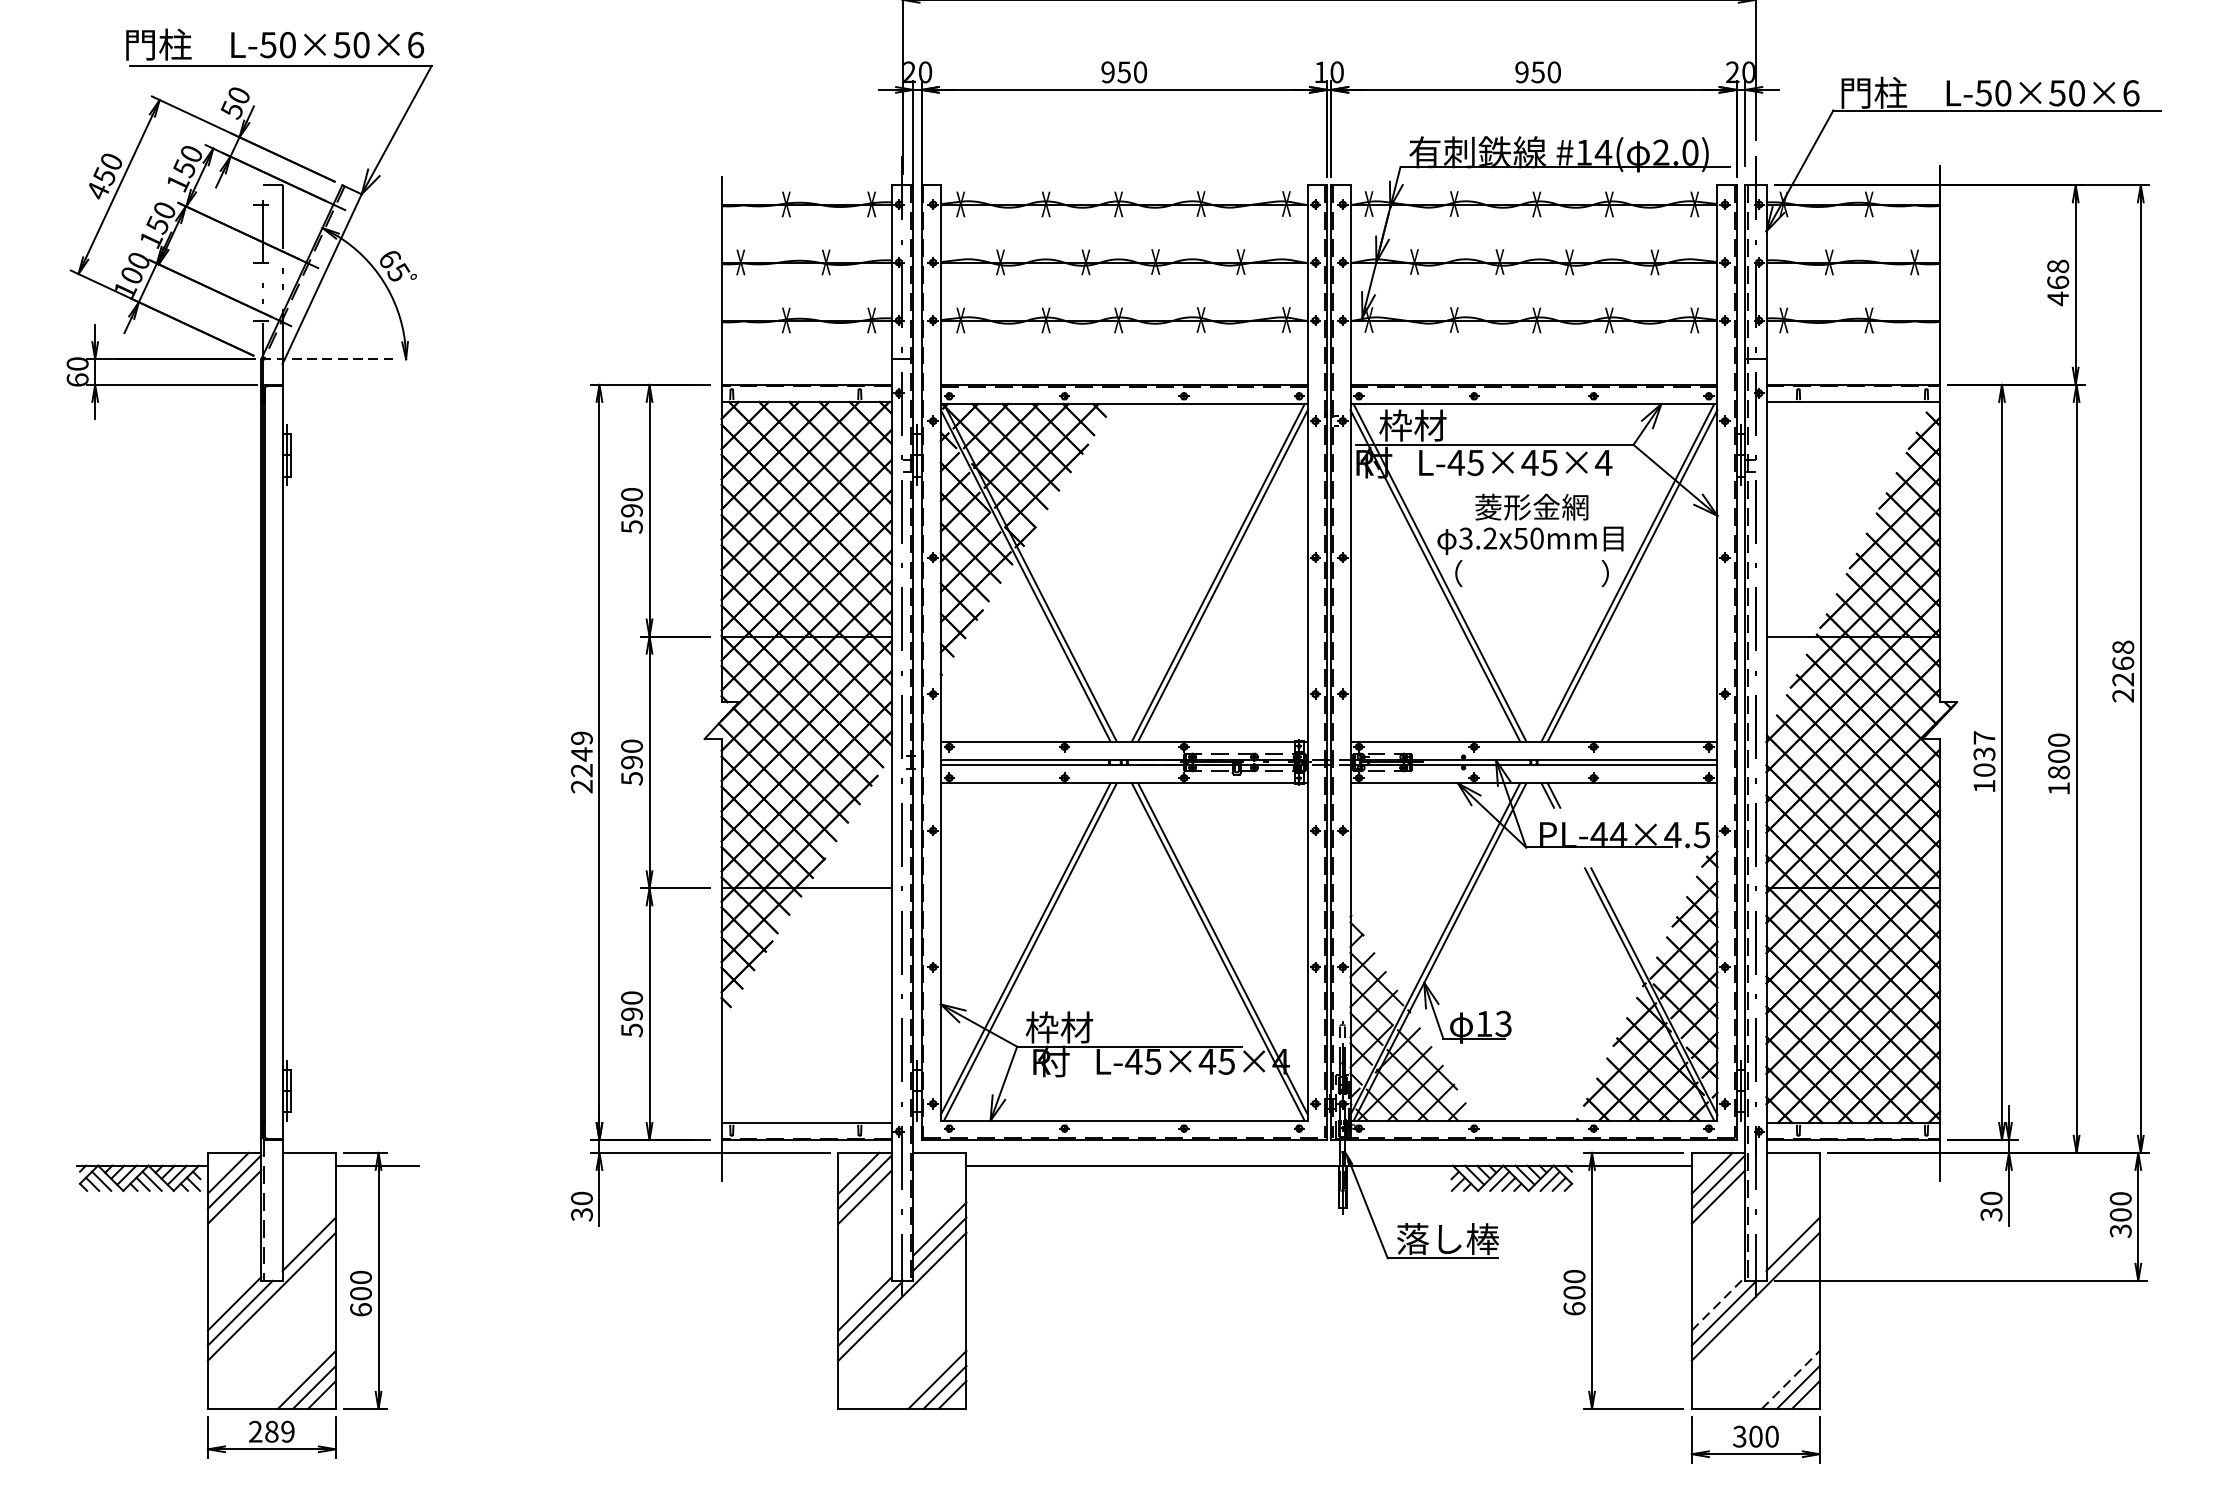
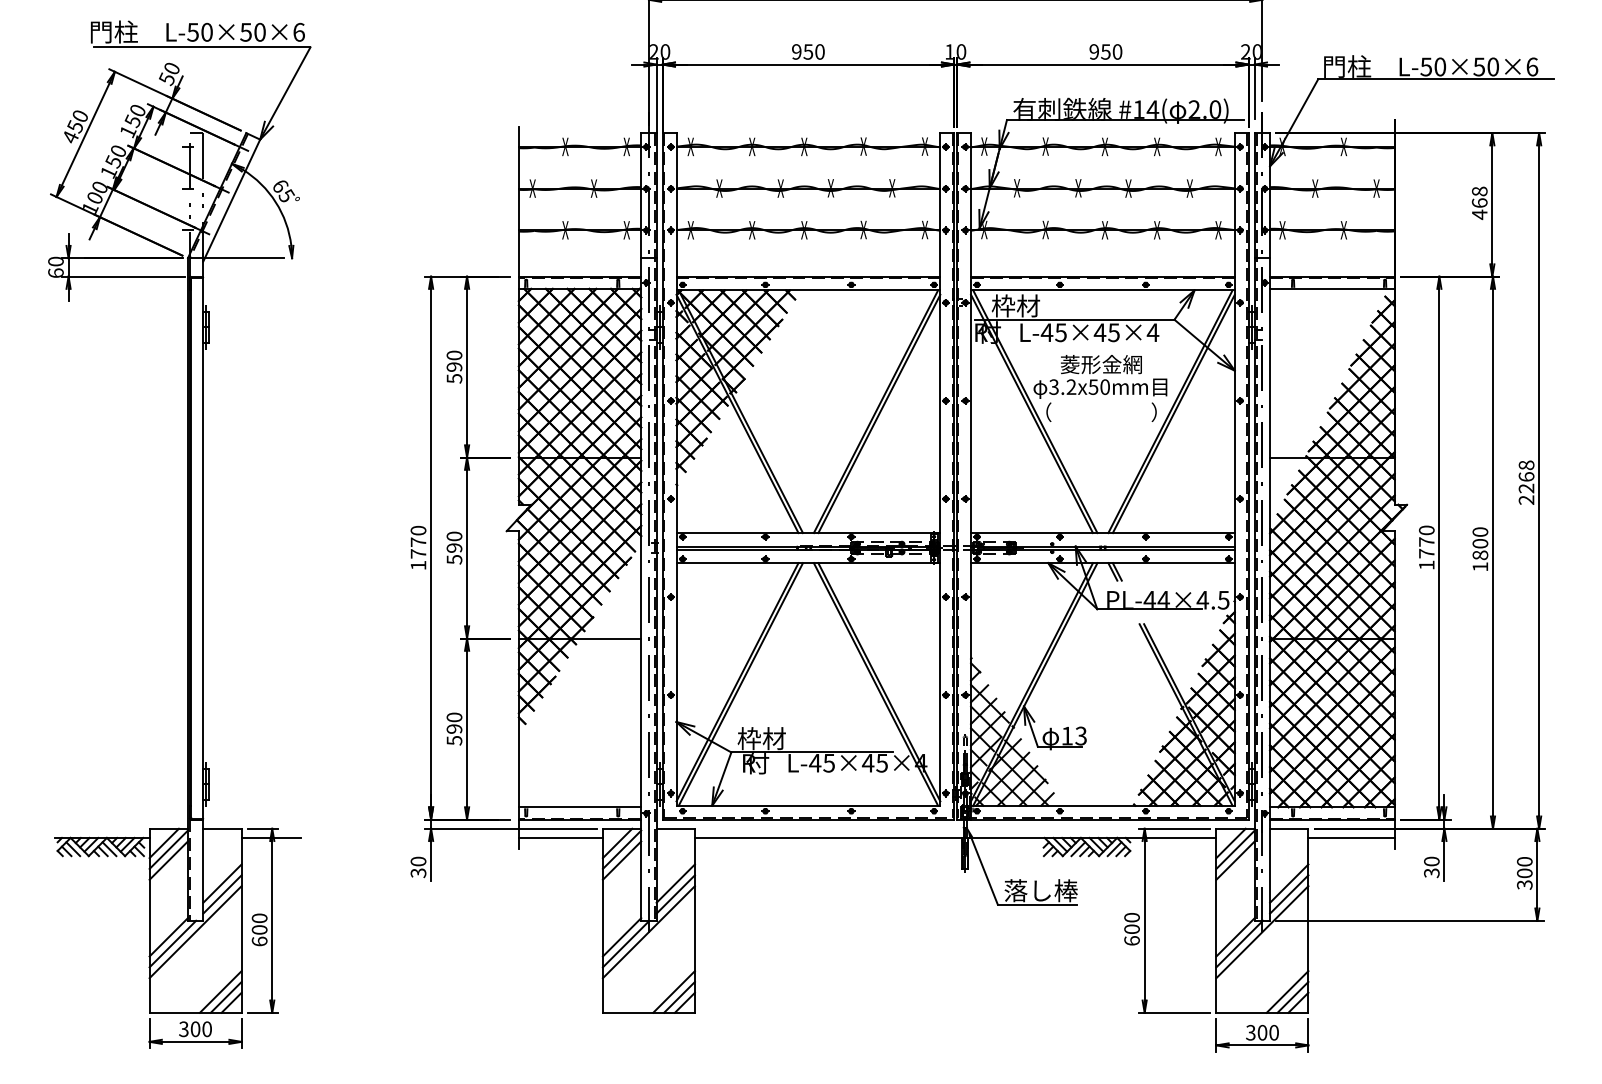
line: (327, 359) -> (235, 258), dashed -> solid
text: (1984, 753) -> (1426, 541), 1037 -> 1770
text: (581, 761) -> (418, 547), 2249 -> 1770
line: (779, 1165) -> (560, 837), added
line: (1879, 1165) -> (1351, 837), added
line: (309, 1229) -> (222, 883), added
line: (1793, 1229) -> (1289, 883), added
line: (1718, 1302) -> (1235, 936), dashed -> solid
line: (1790, 1379) -> (1287, 991), dashed -> solid
text: (271, 1432) -> (195, 1029), 289 -> 300

